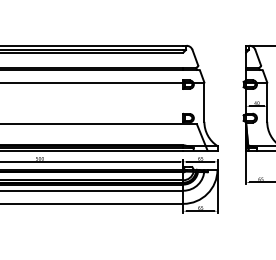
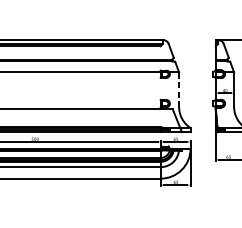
line: (204, 102) -> (179, 89), solid -> dashed

